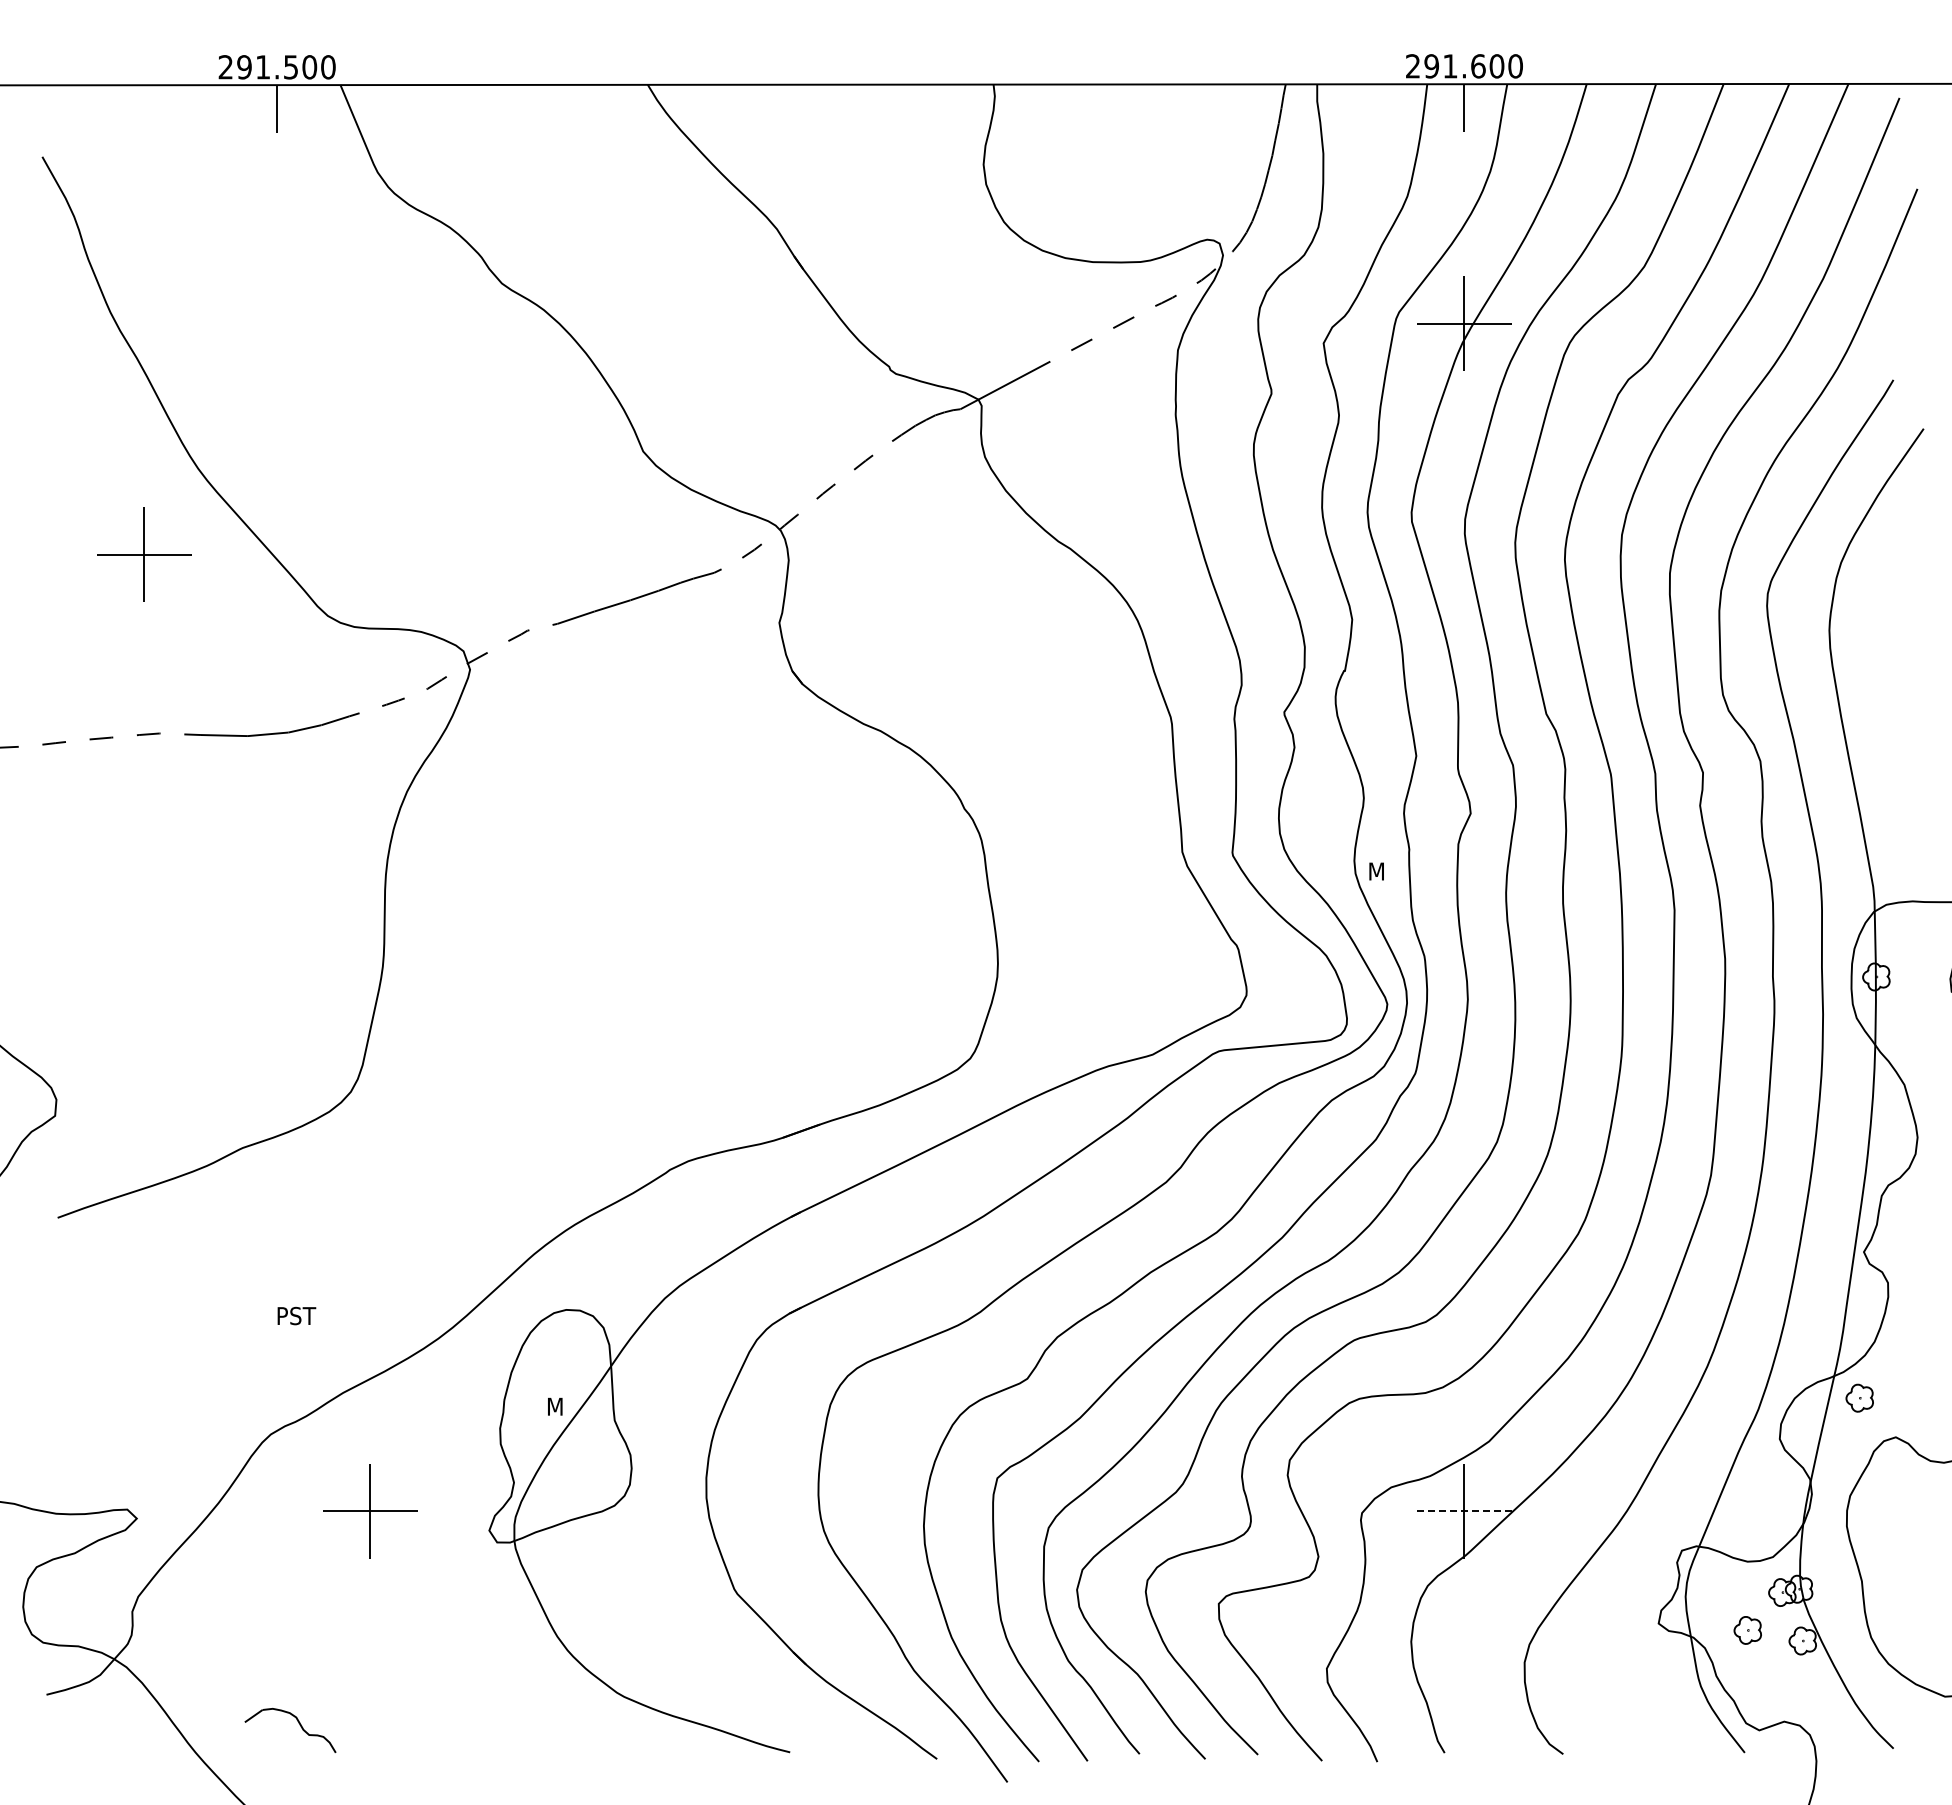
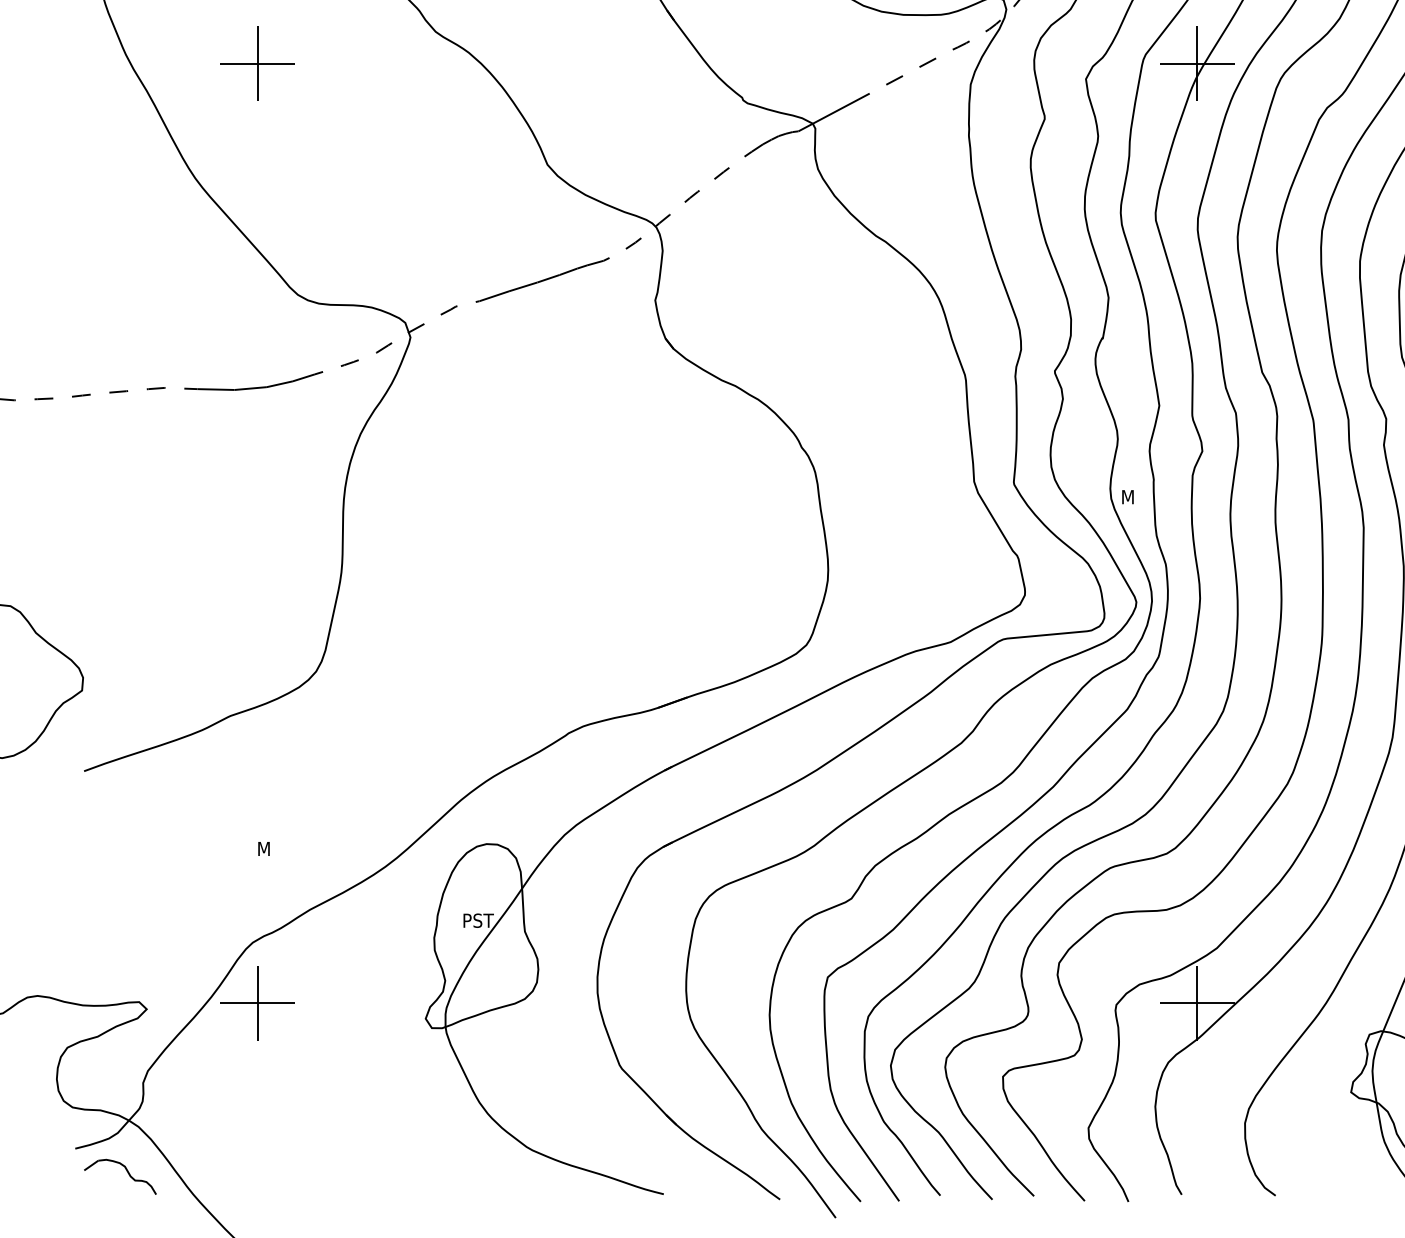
part: (144, 554) -> (258, 63), moved
text: (297, 1315) -> (273, 848), PST -> M
text: (556, 1406) -> (478, 920), M -> PST
part: (370, 1511) -> (258, 1003), moved
line: (1463, 1511) -> (1196, 1003), dashed -> solid
part: (299, 1725) -> (127, 1172), moved

